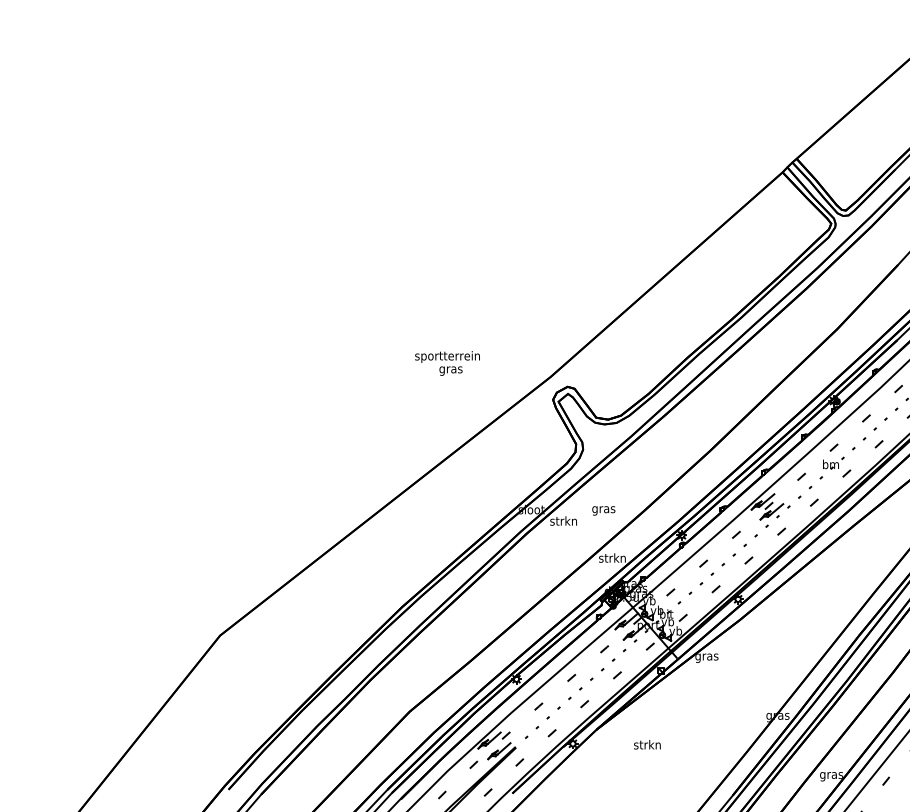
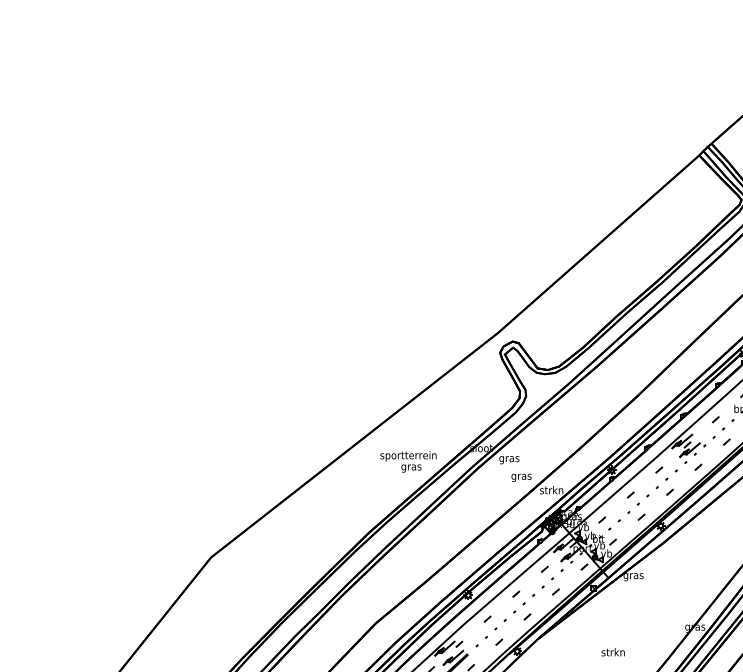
text: (447, 363) -> (408, 461), moved
text: (603, 510) -> (521, 477), moved
text: (563, 522) -> (509, 459), strkn -> gras
text: (647, 744) -> (613, 652), moved

